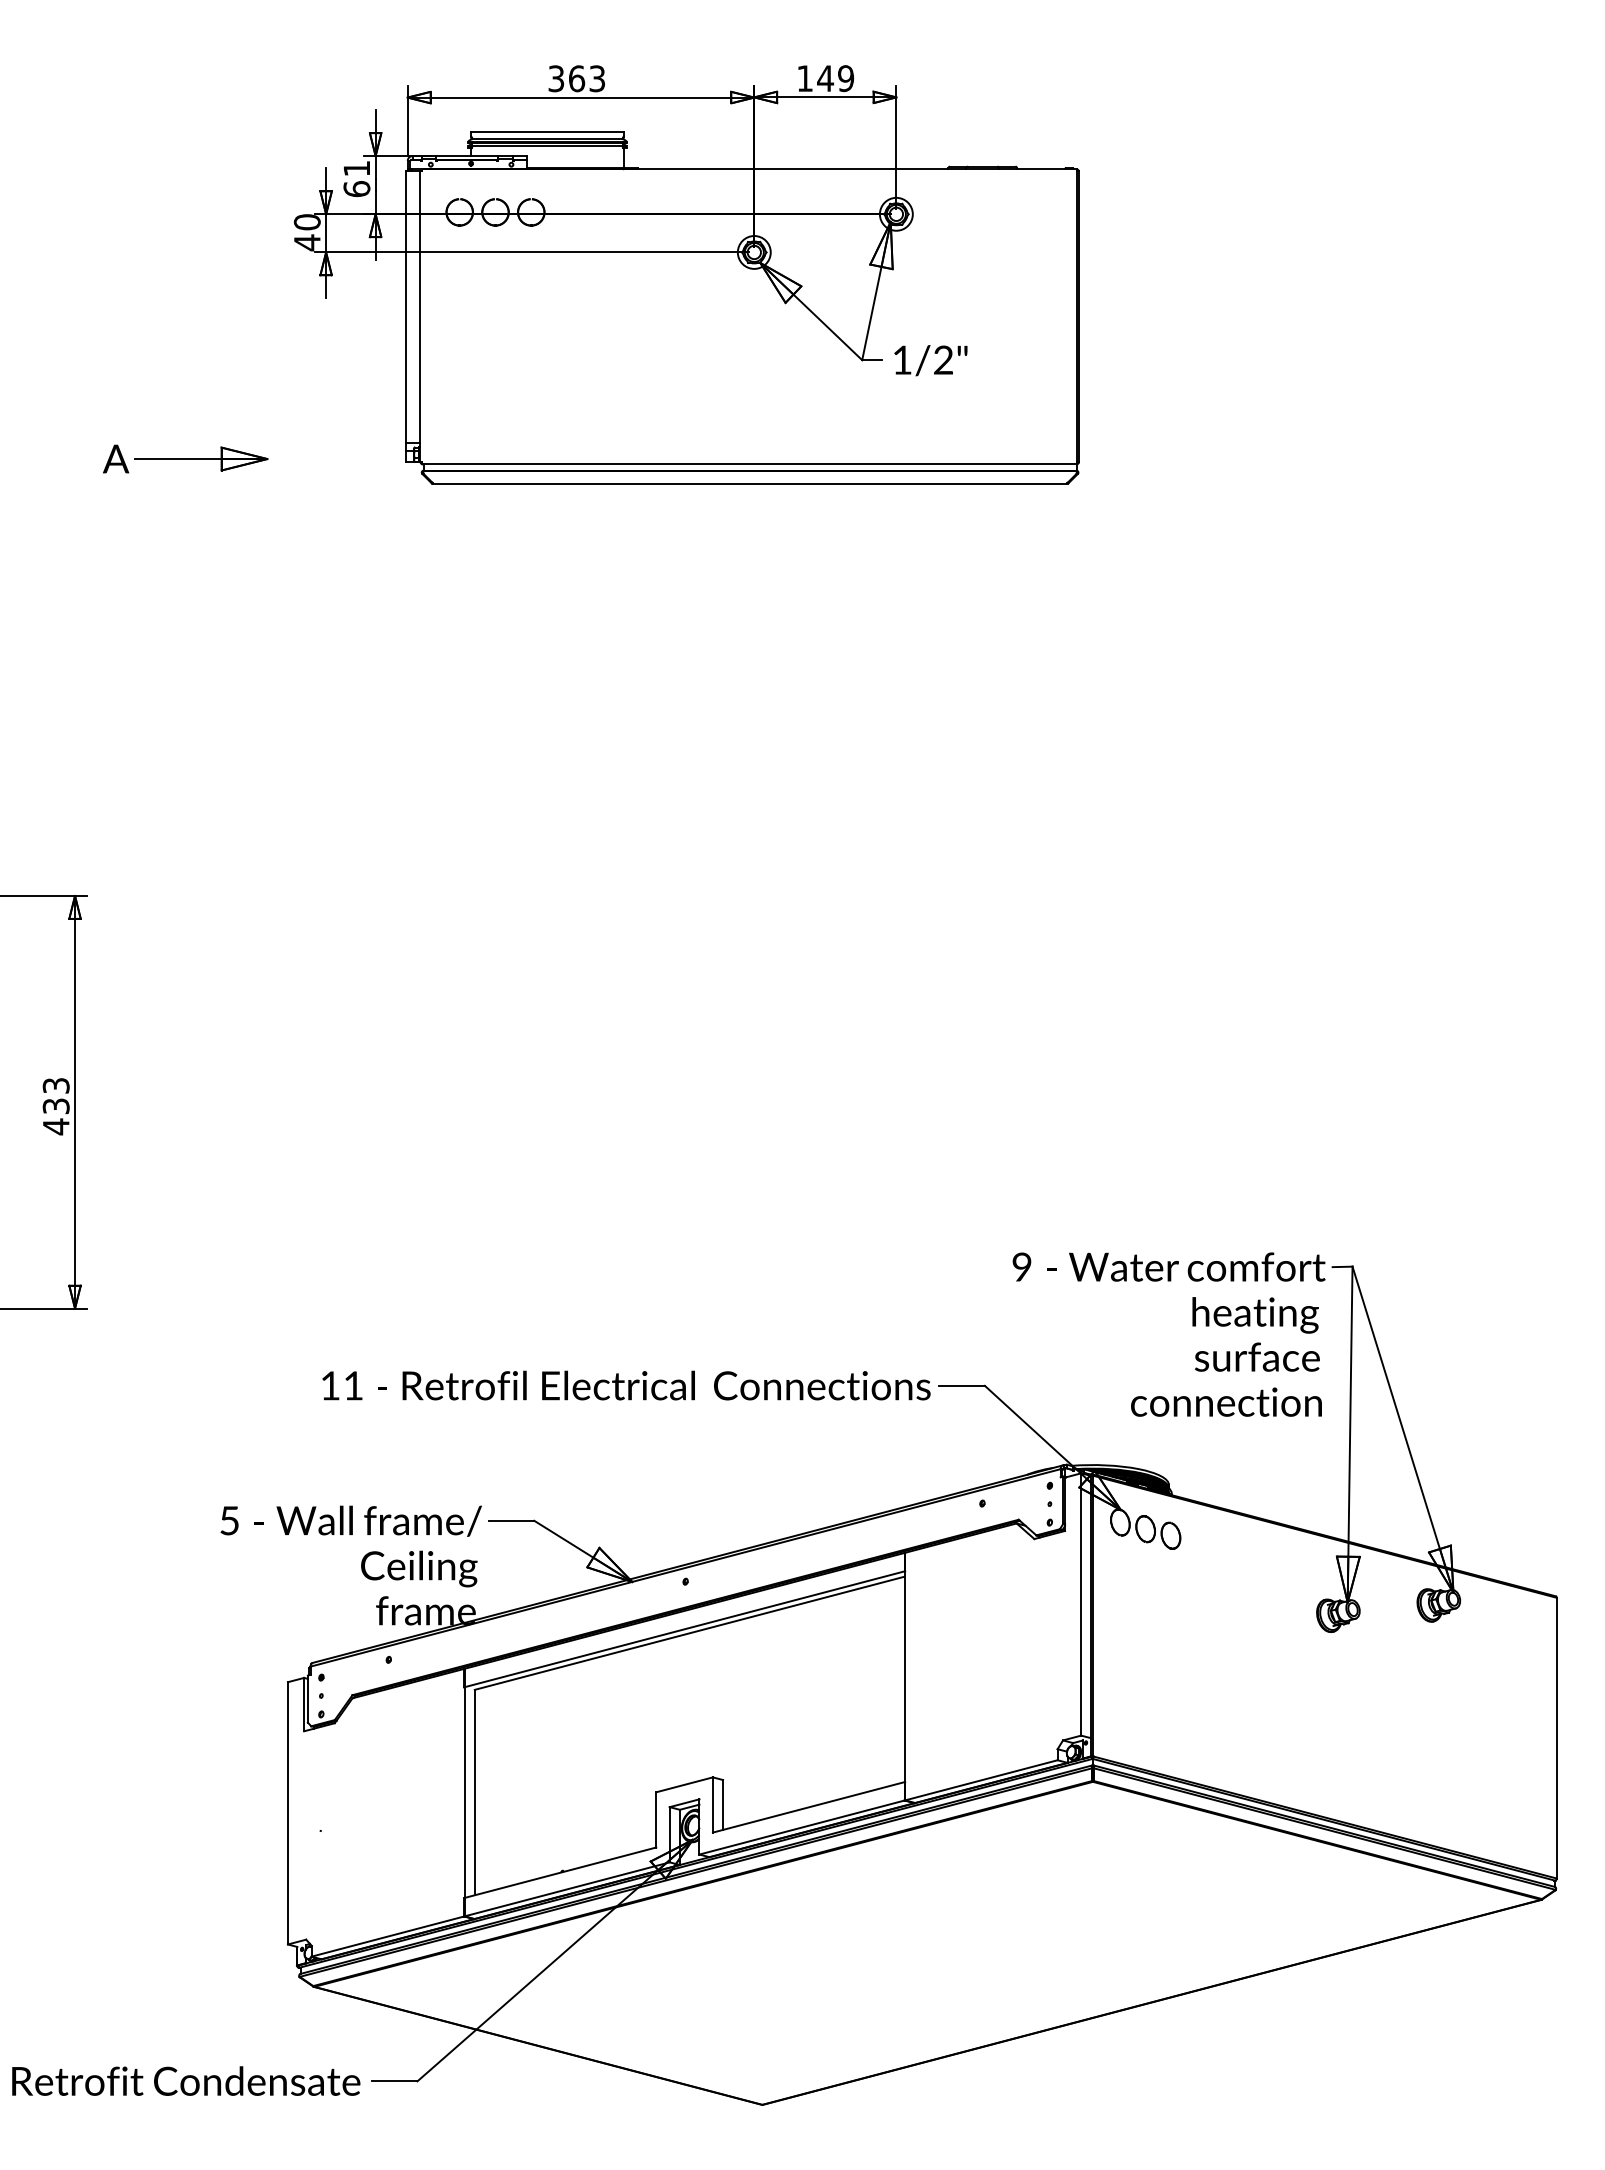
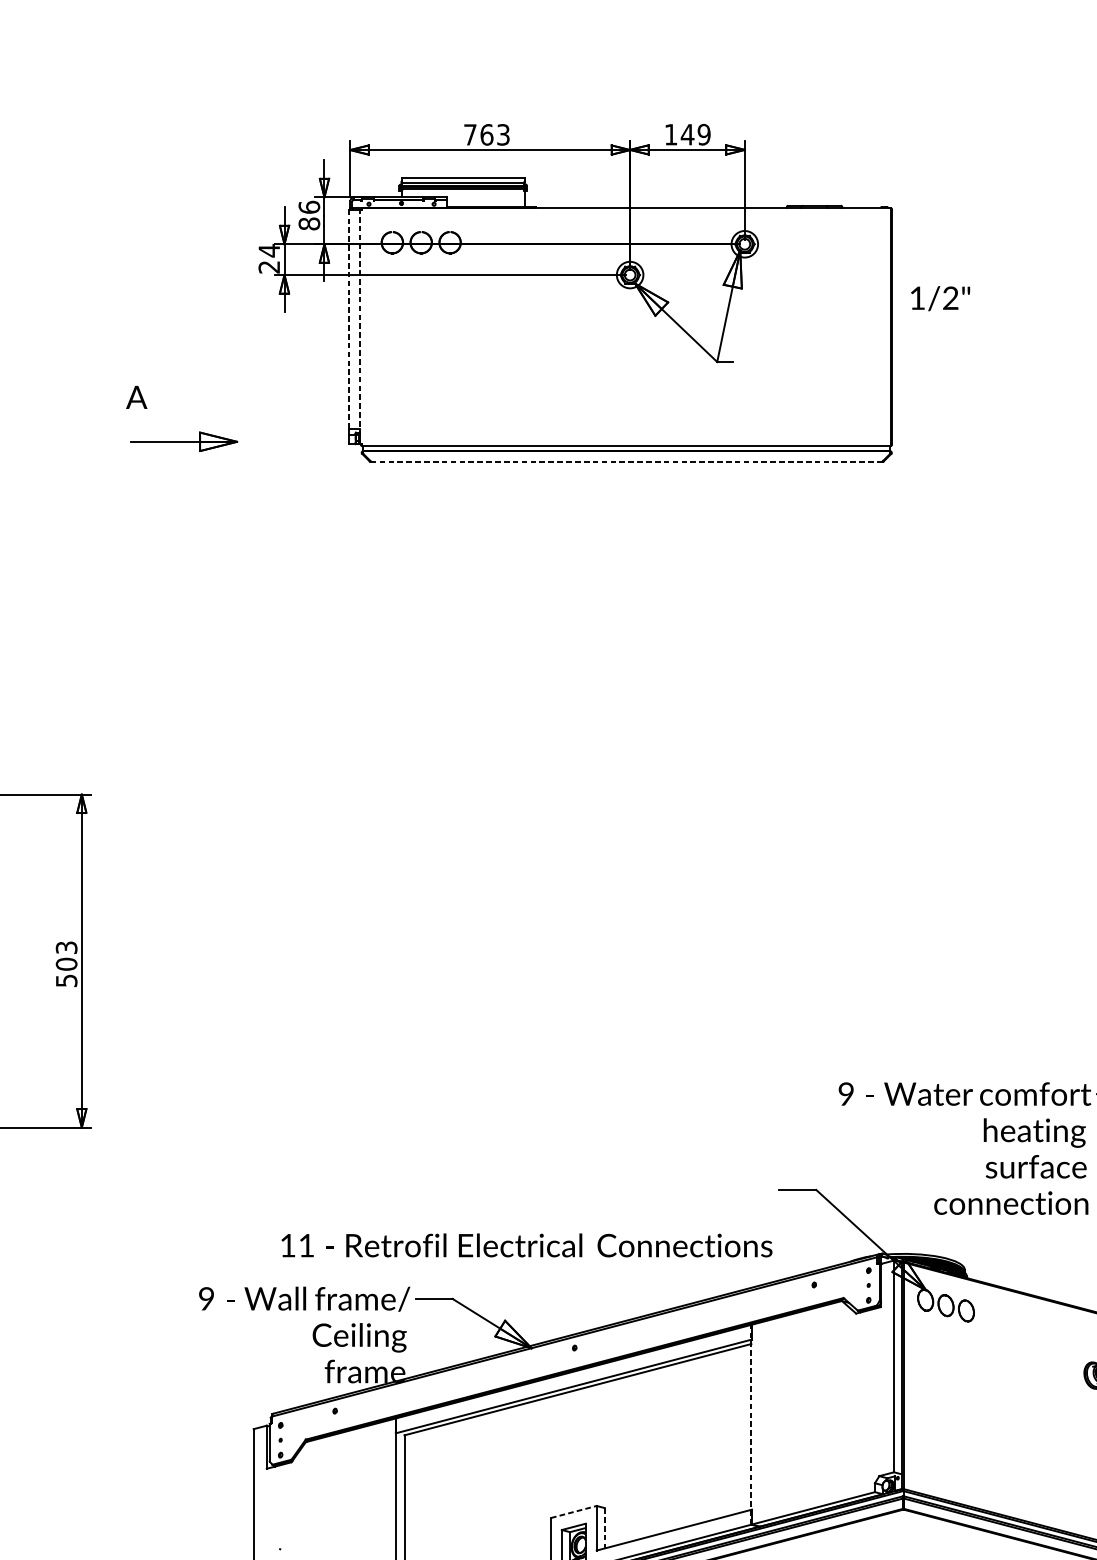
text: (556, 78) -> (470, 134), 363 -> 763
text: (356, 178) -> (309, 215), 61 -> 86
text: (306, 232) -> (268, 258), 40 -> 24
line: (406, 307) -> (349, 319), solid -> dashed
line: (419, 316) -> (359, 326), solid -> dashed
text: (930, 360) -> (940, 298), moved
text: (116, 458) -> (137, 396), moved
line: (750, 484) -> (627, 462), solid -> dashed
text: (55, 1116) -> (66, 972), 433 -> 503
text: (626, 1385) -> (526, 1245), moved
text: (229, 1520) -> (206, 1298), 5 -> 9
line: (904, 1676) -> (751, 1424), solid -> dashed
line: (685, 1784) -> (574, 1511), solid -> dashed
line: (723, 1804) -> (605, 1527), solid -> dashed

